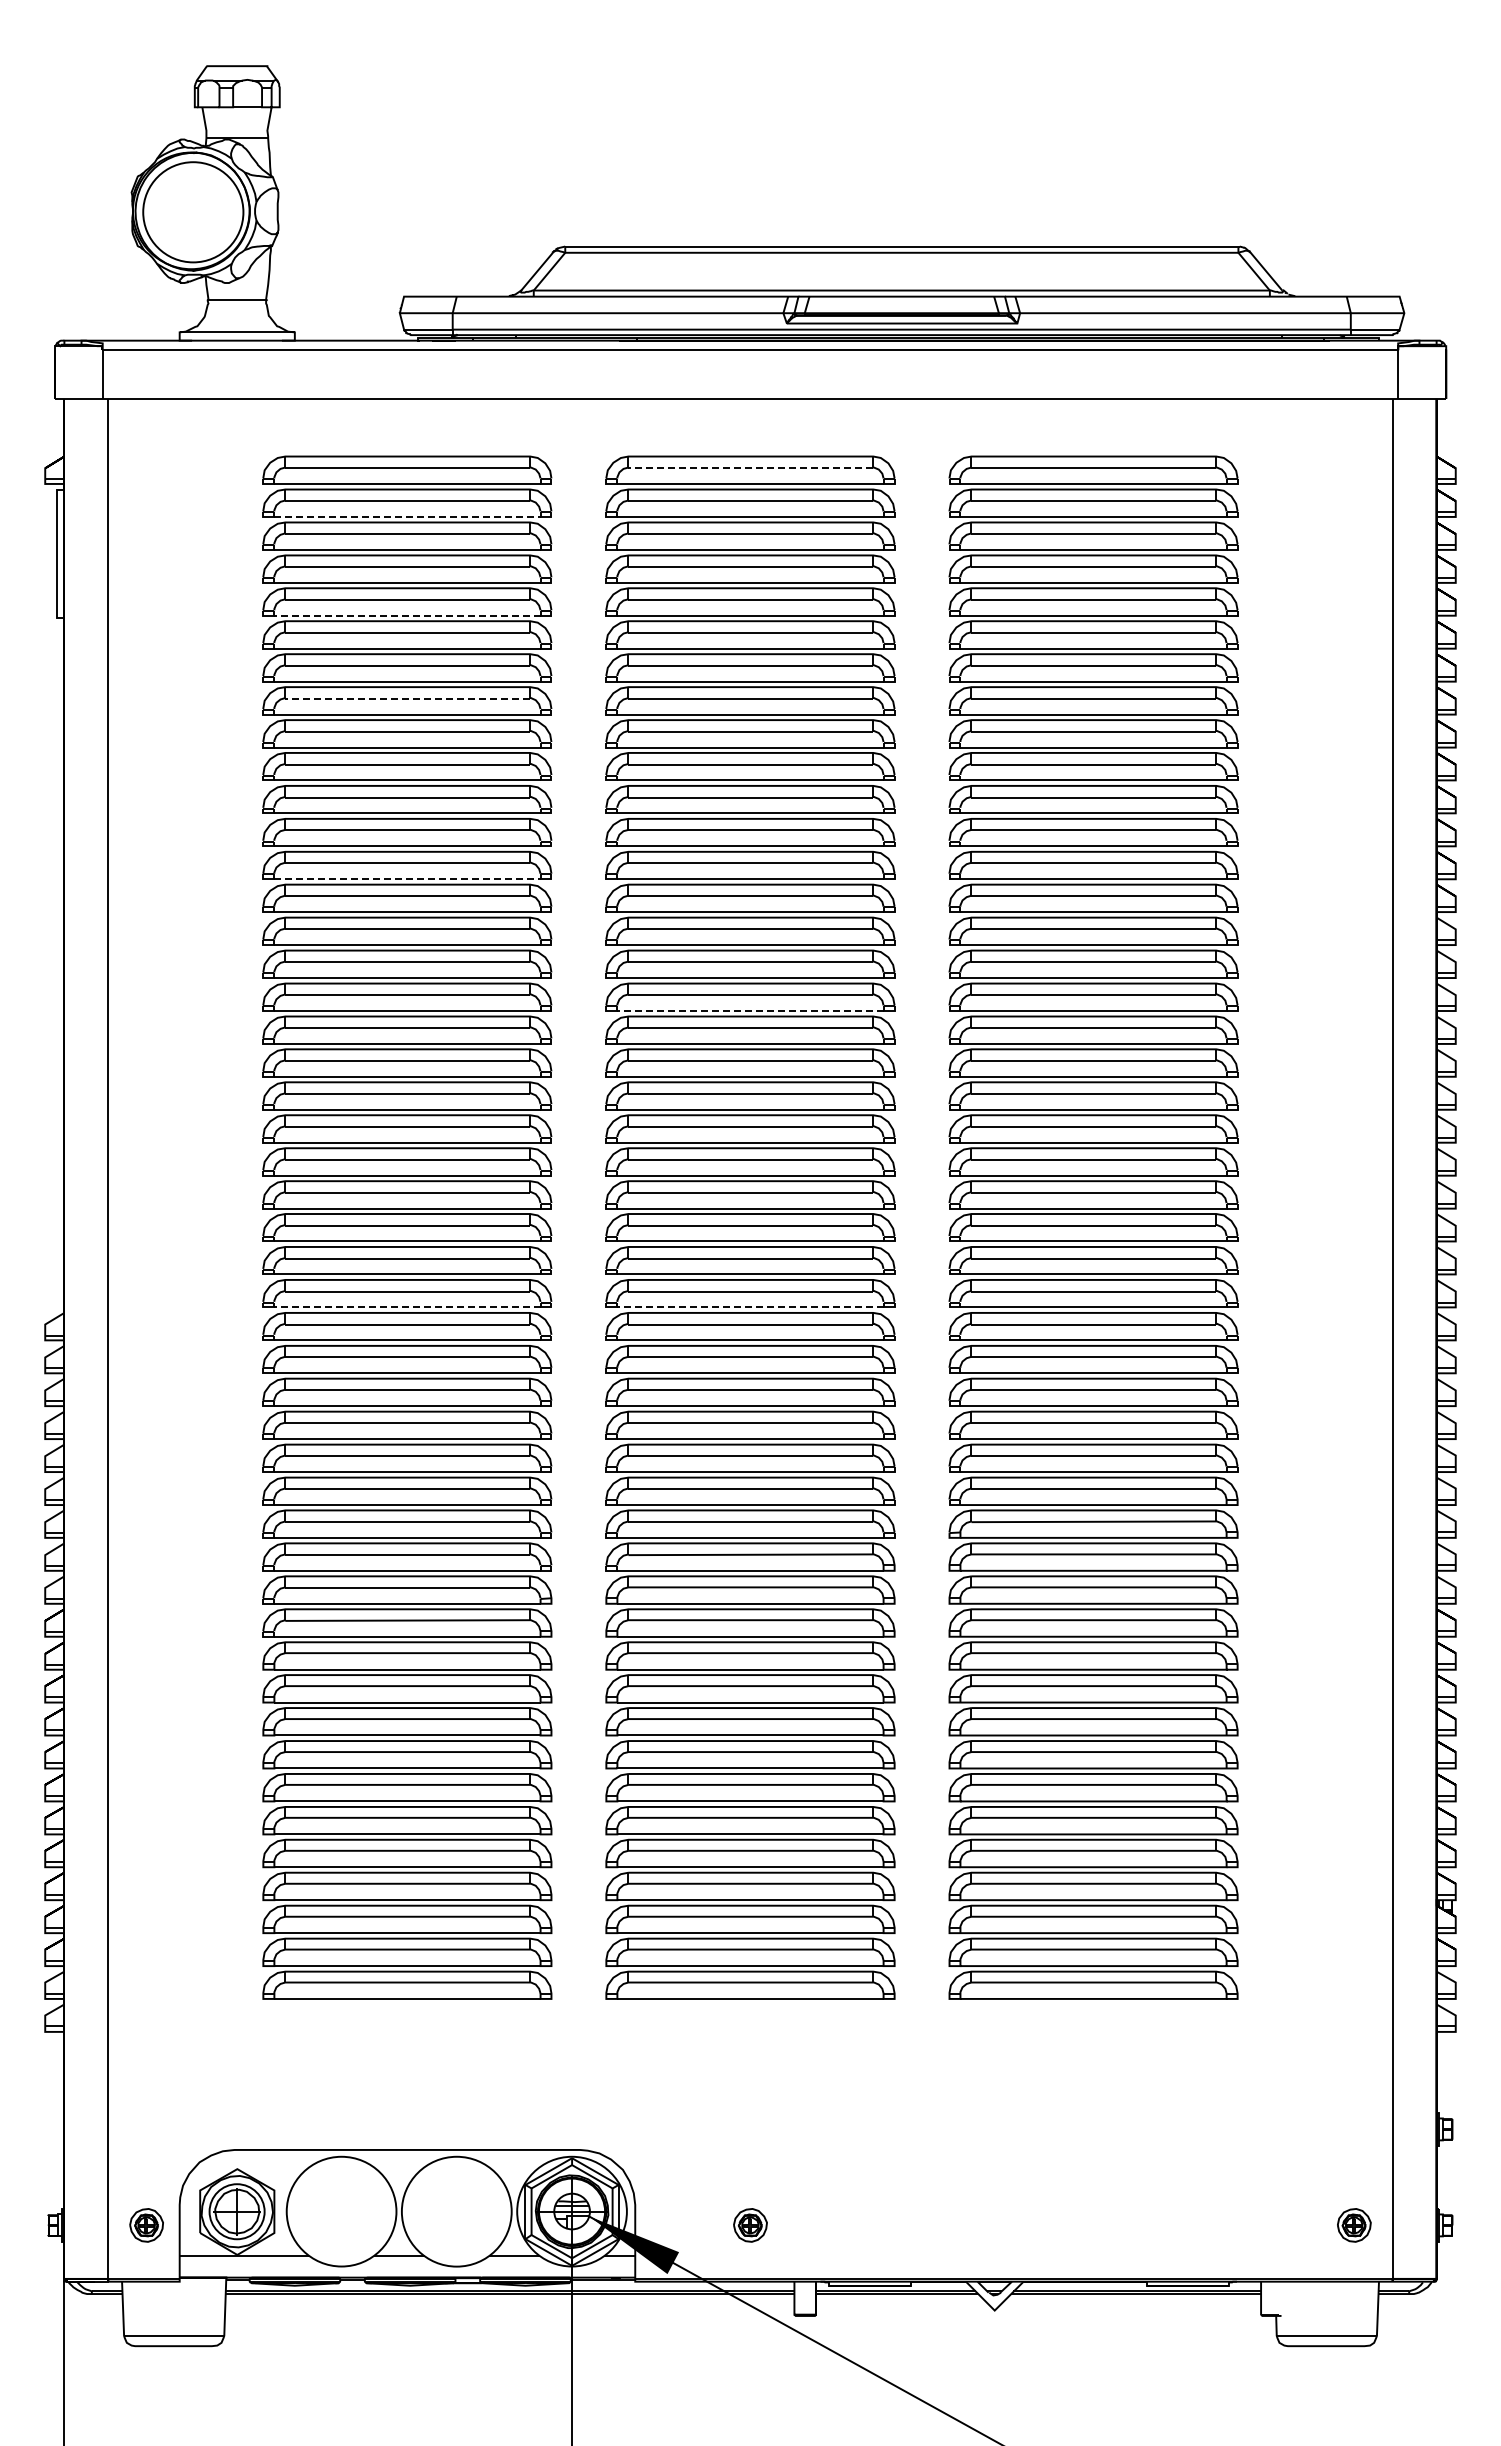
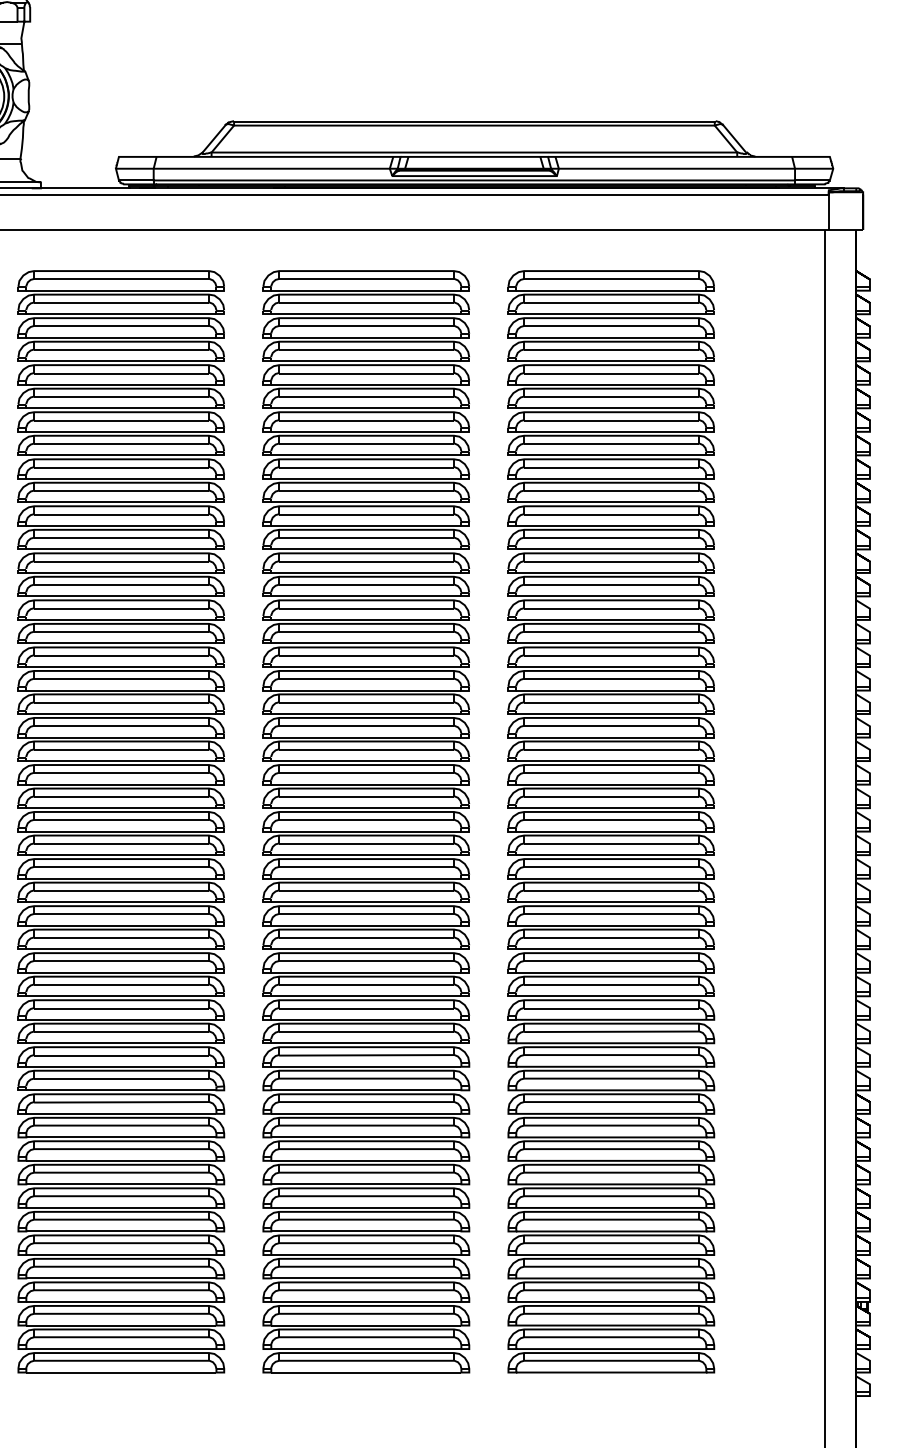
line: (749, 468) -> (365, 279), dashed -> solid
line: (407, 516) -> (121, 313), dashed -> solid
line: (406, 615) -> (120, 384), dashed -> solid
line: (406, 698) -> (120, 443), dashed -> solid
line: (407, 879) -> (121, 573), dashed -> solid
line: (749, 1011) -> (365, 667), dashed -> solid
line: (406, 1307) -> (120, 878), dashed -> solid
line: (749, 1307) -> (365, 878), dashed -> solid

